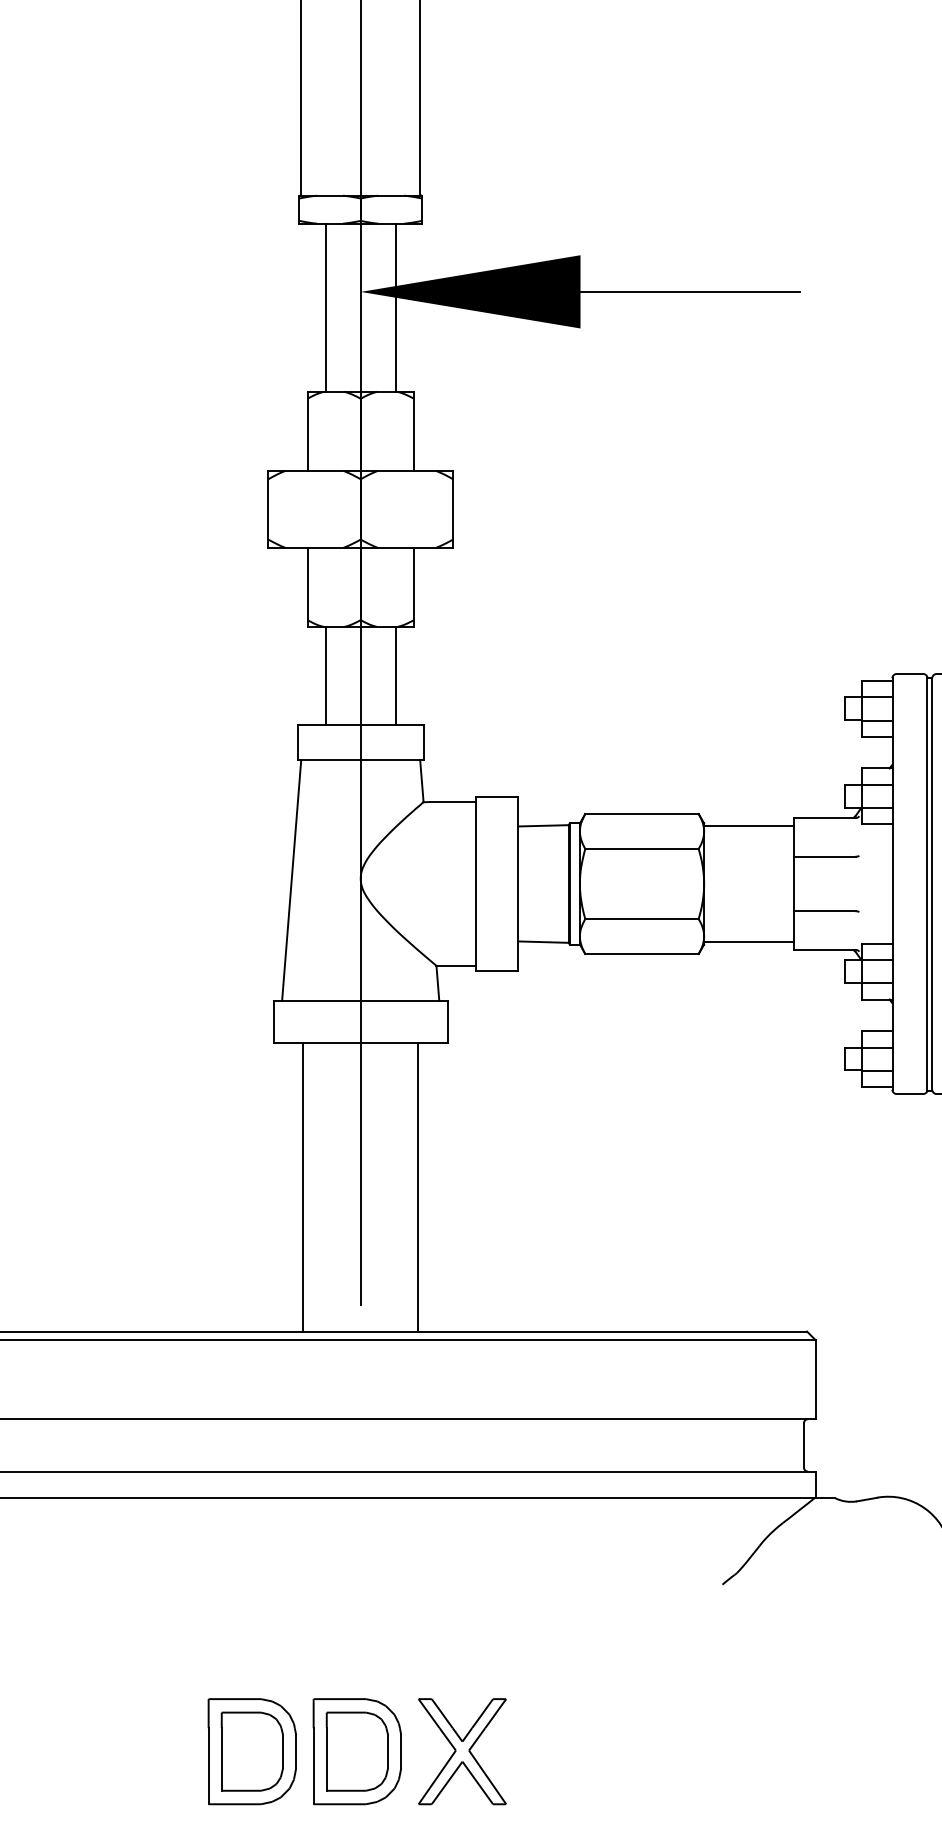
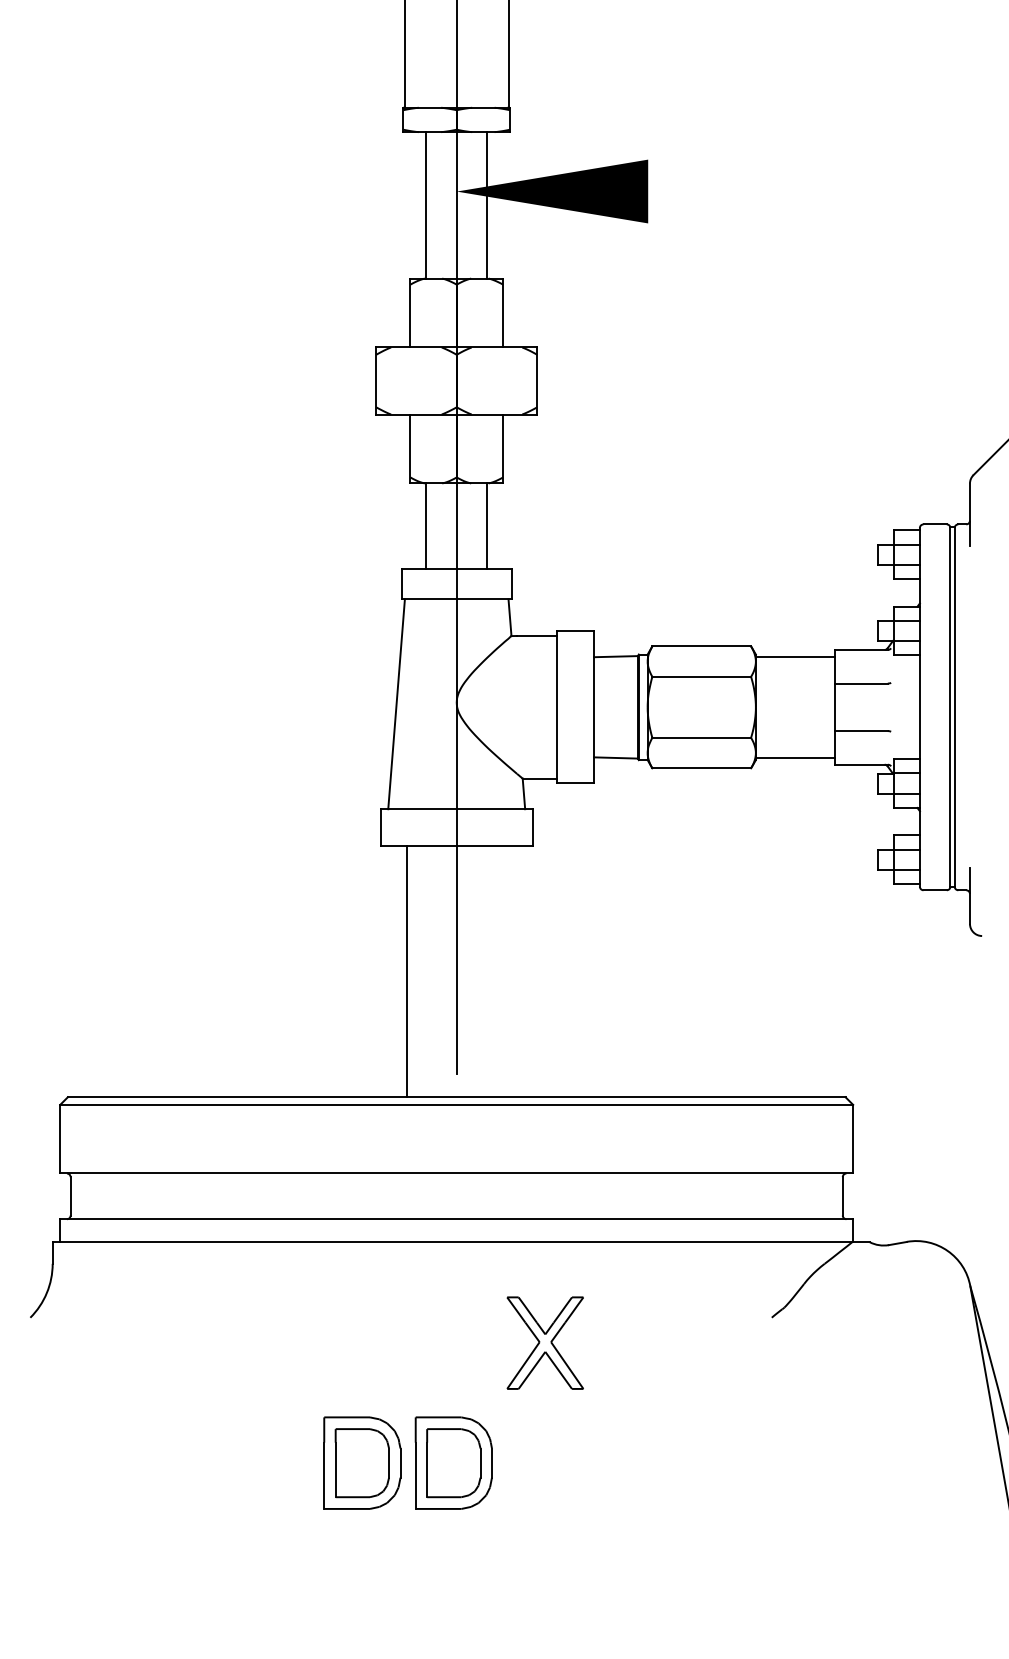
line: (689, 291) -> (743, 191), removed
line: (417, 1187) -> (506, 971), removed
part: (461, 1750) -> (544, 1342), moved

